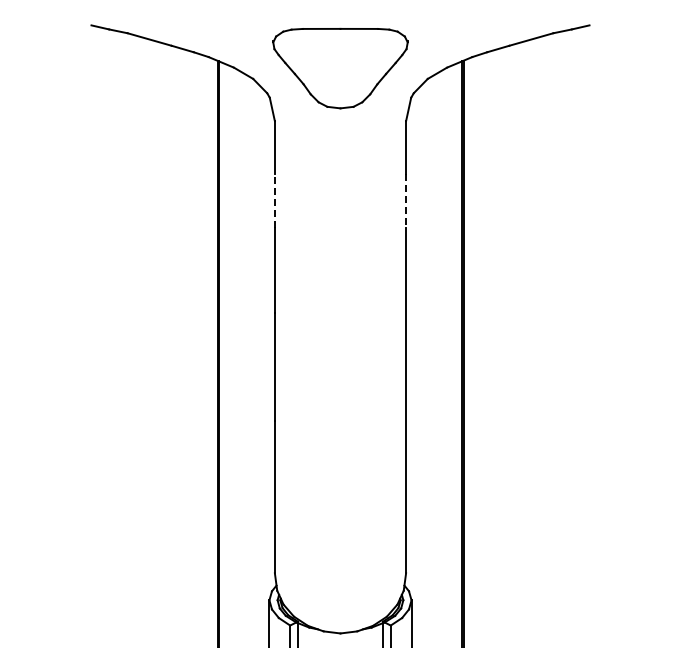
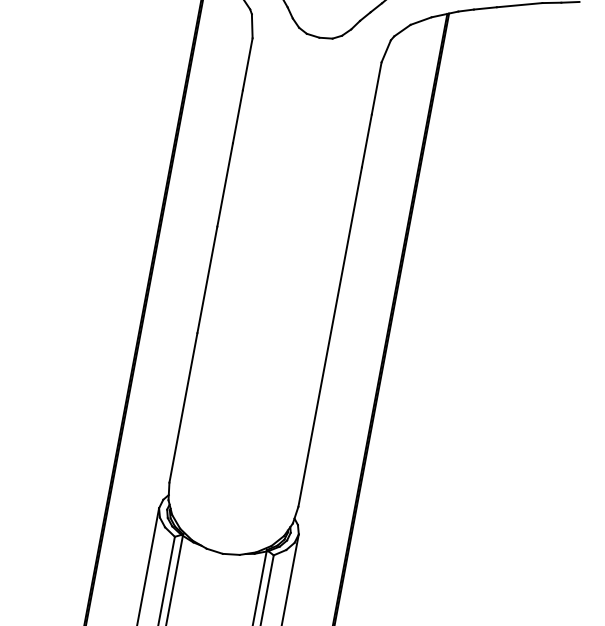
line: (274, 201) -> (237, 117), dashed -> solid
line: (406, 201) -> (367, 141), dashed -> solid

